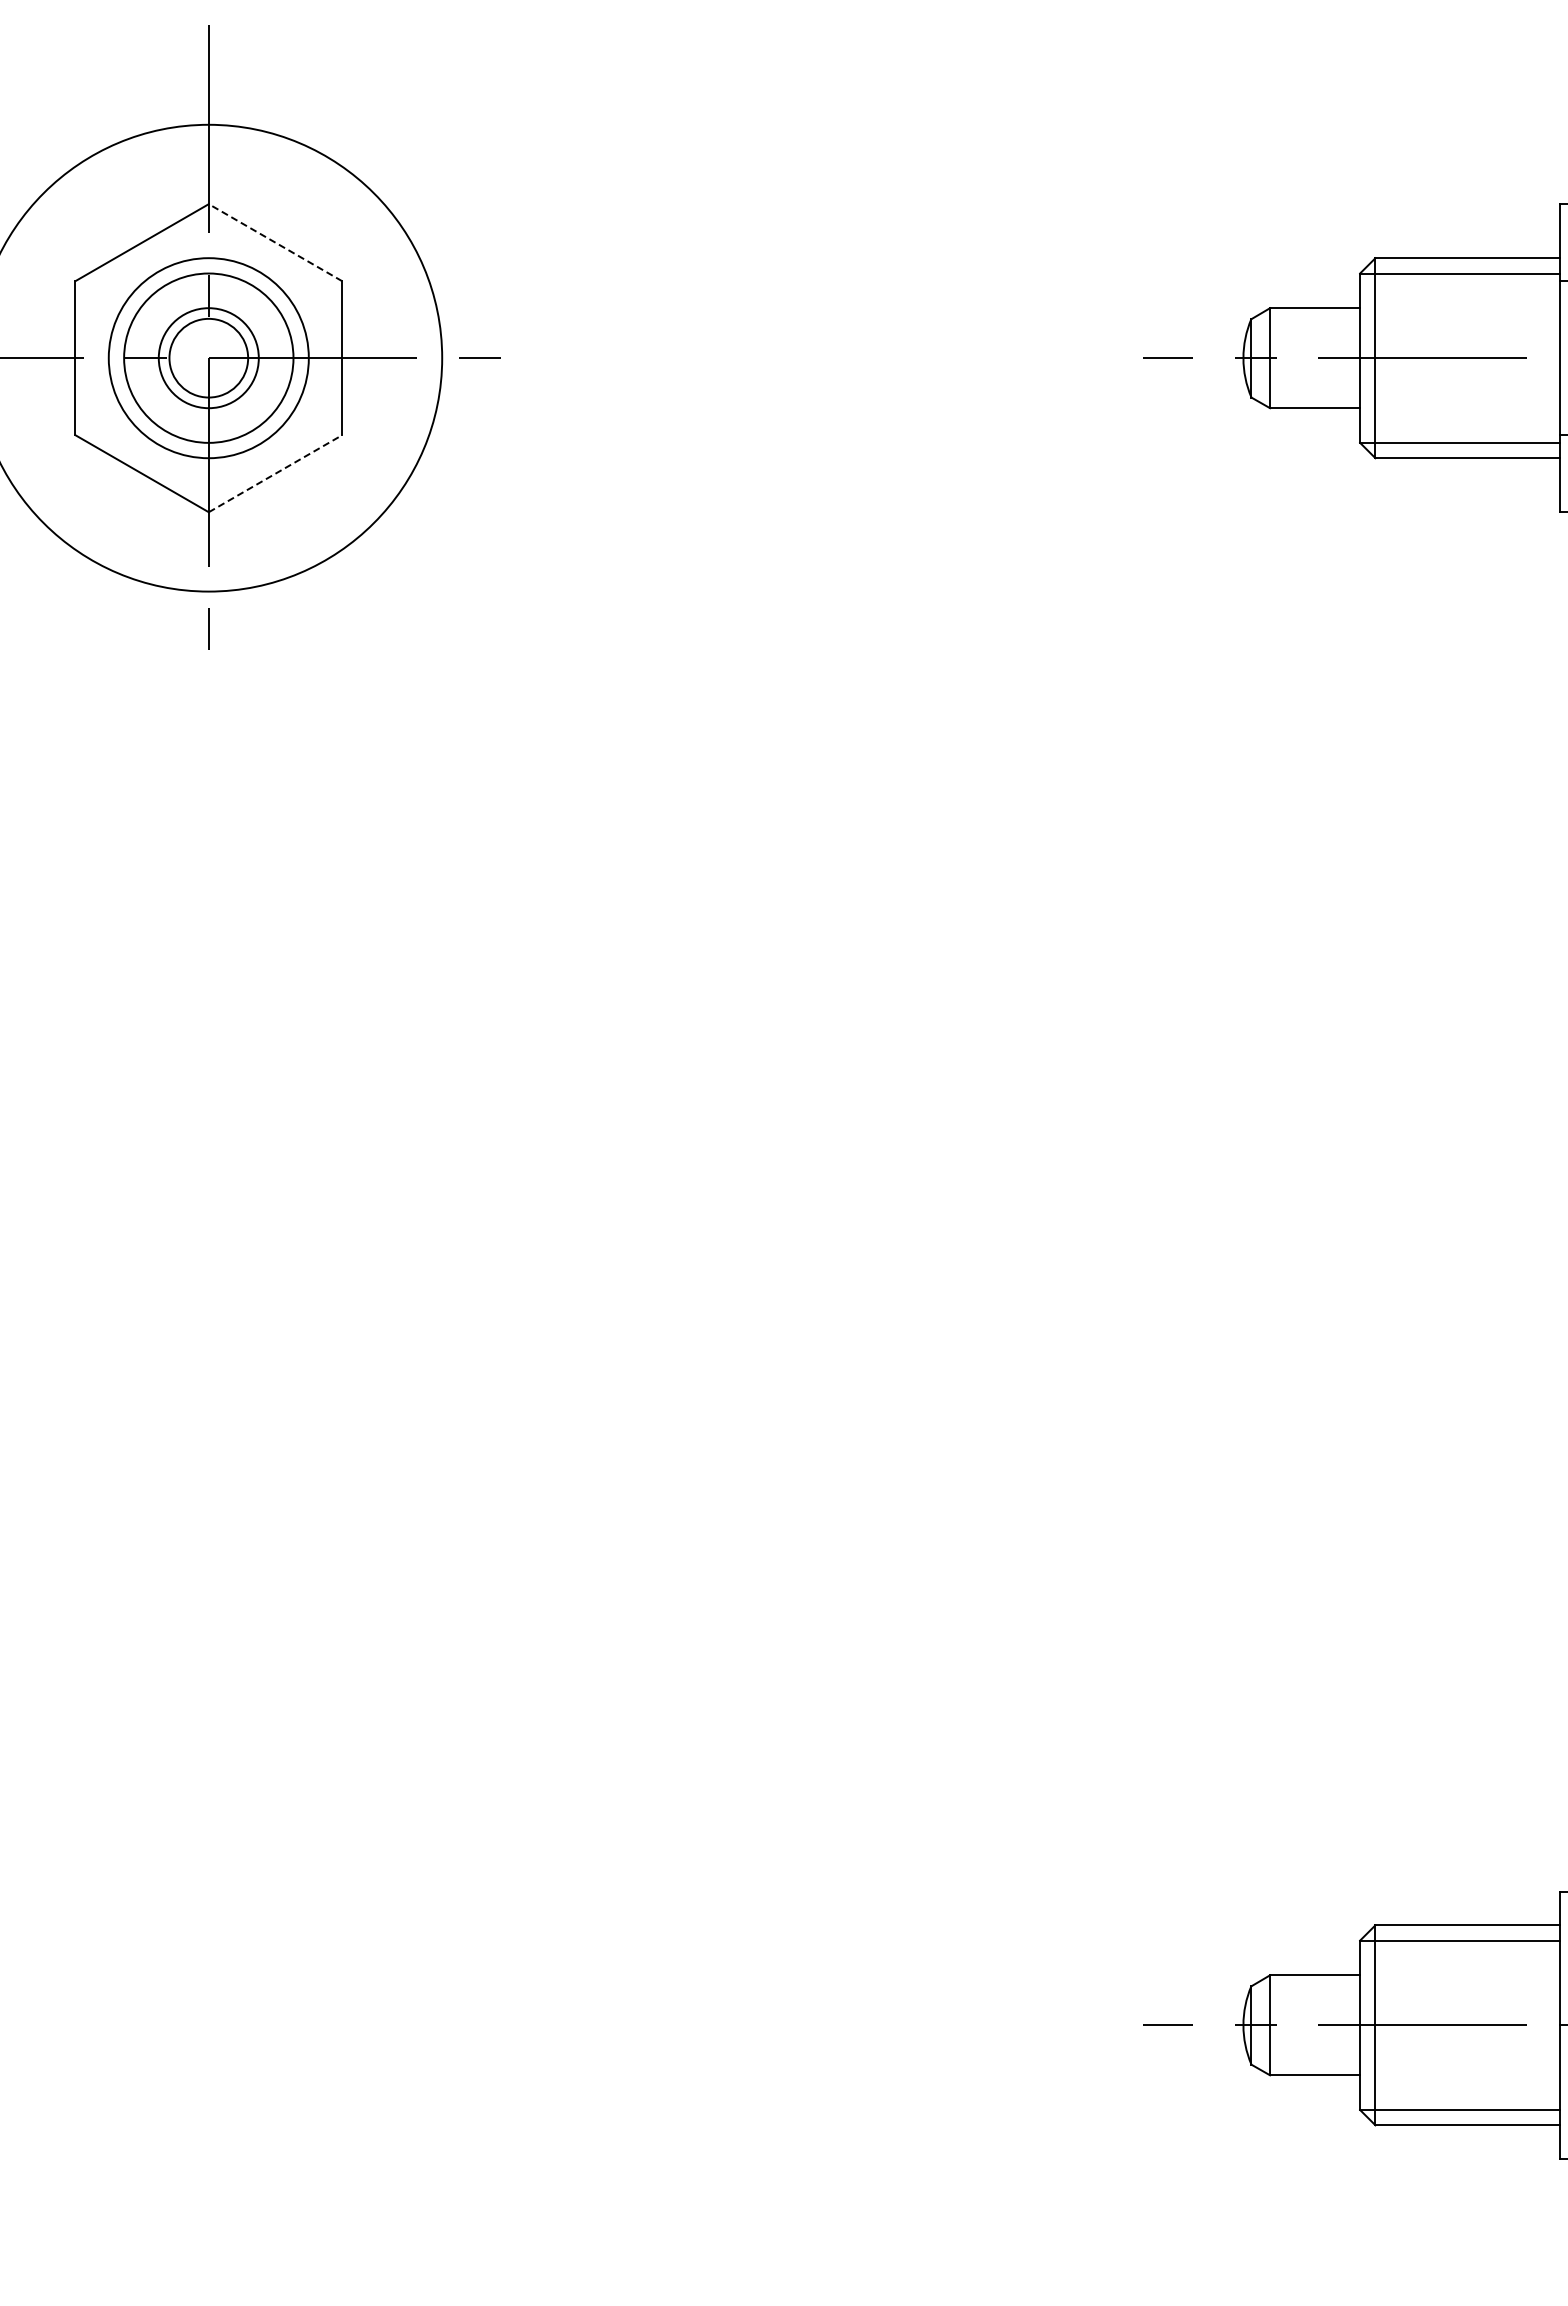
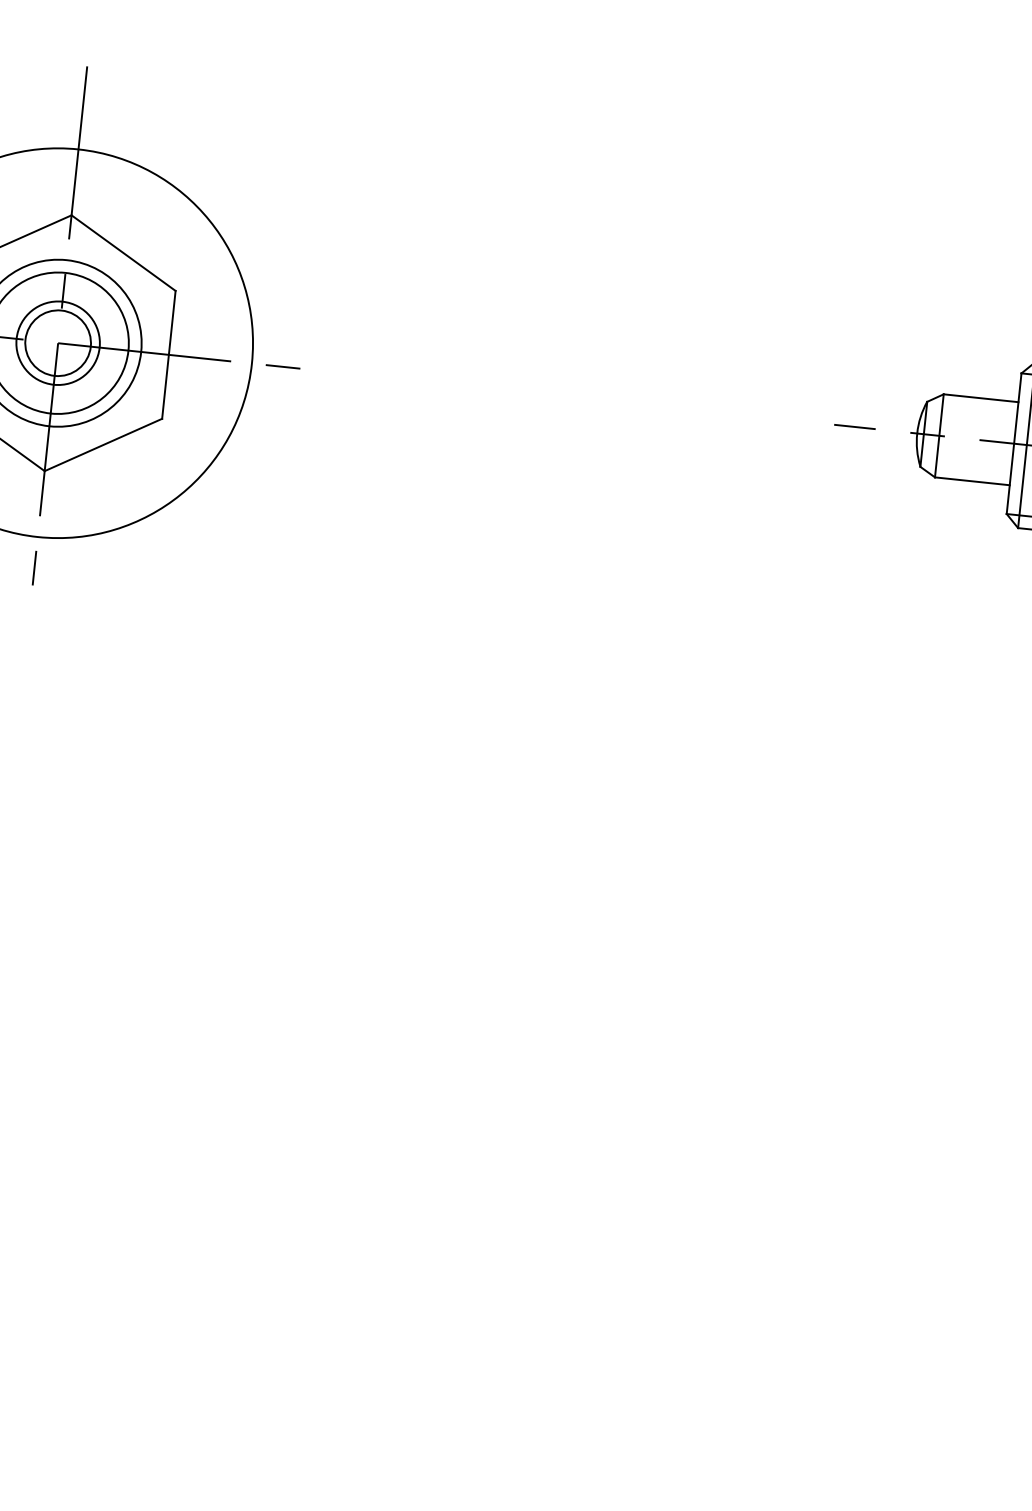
line: (275, 242) -> (123, 252), dashed -> solid
line: (275, 473) -> (103, 444), dashed -> solid

